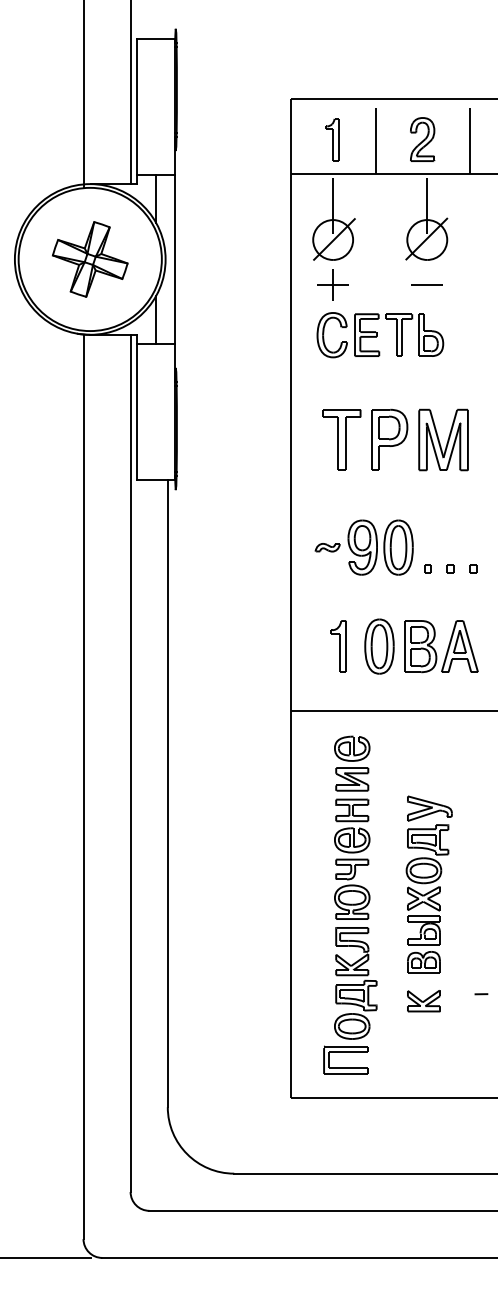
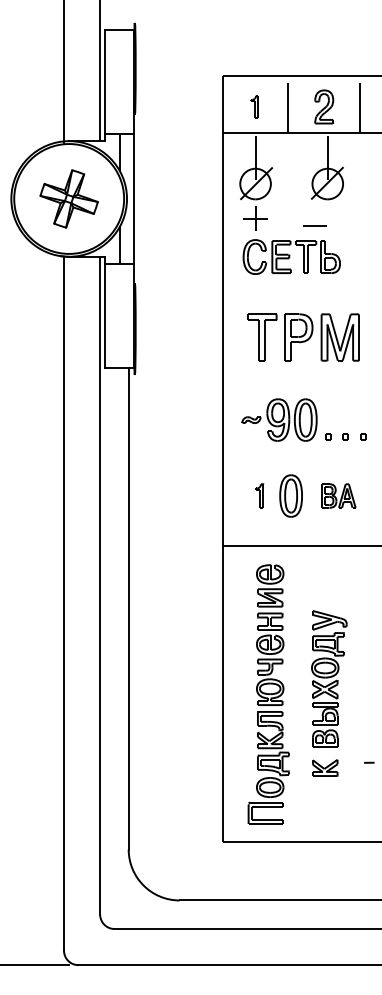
part: (331, 138) -> (254, 106), size x0.7
line: (426, 284) -> (314, 225), moved
part: (338, 645) -> (259, 495), size x0.6
part: (441, 645) -> (338, 495), size x0.6

